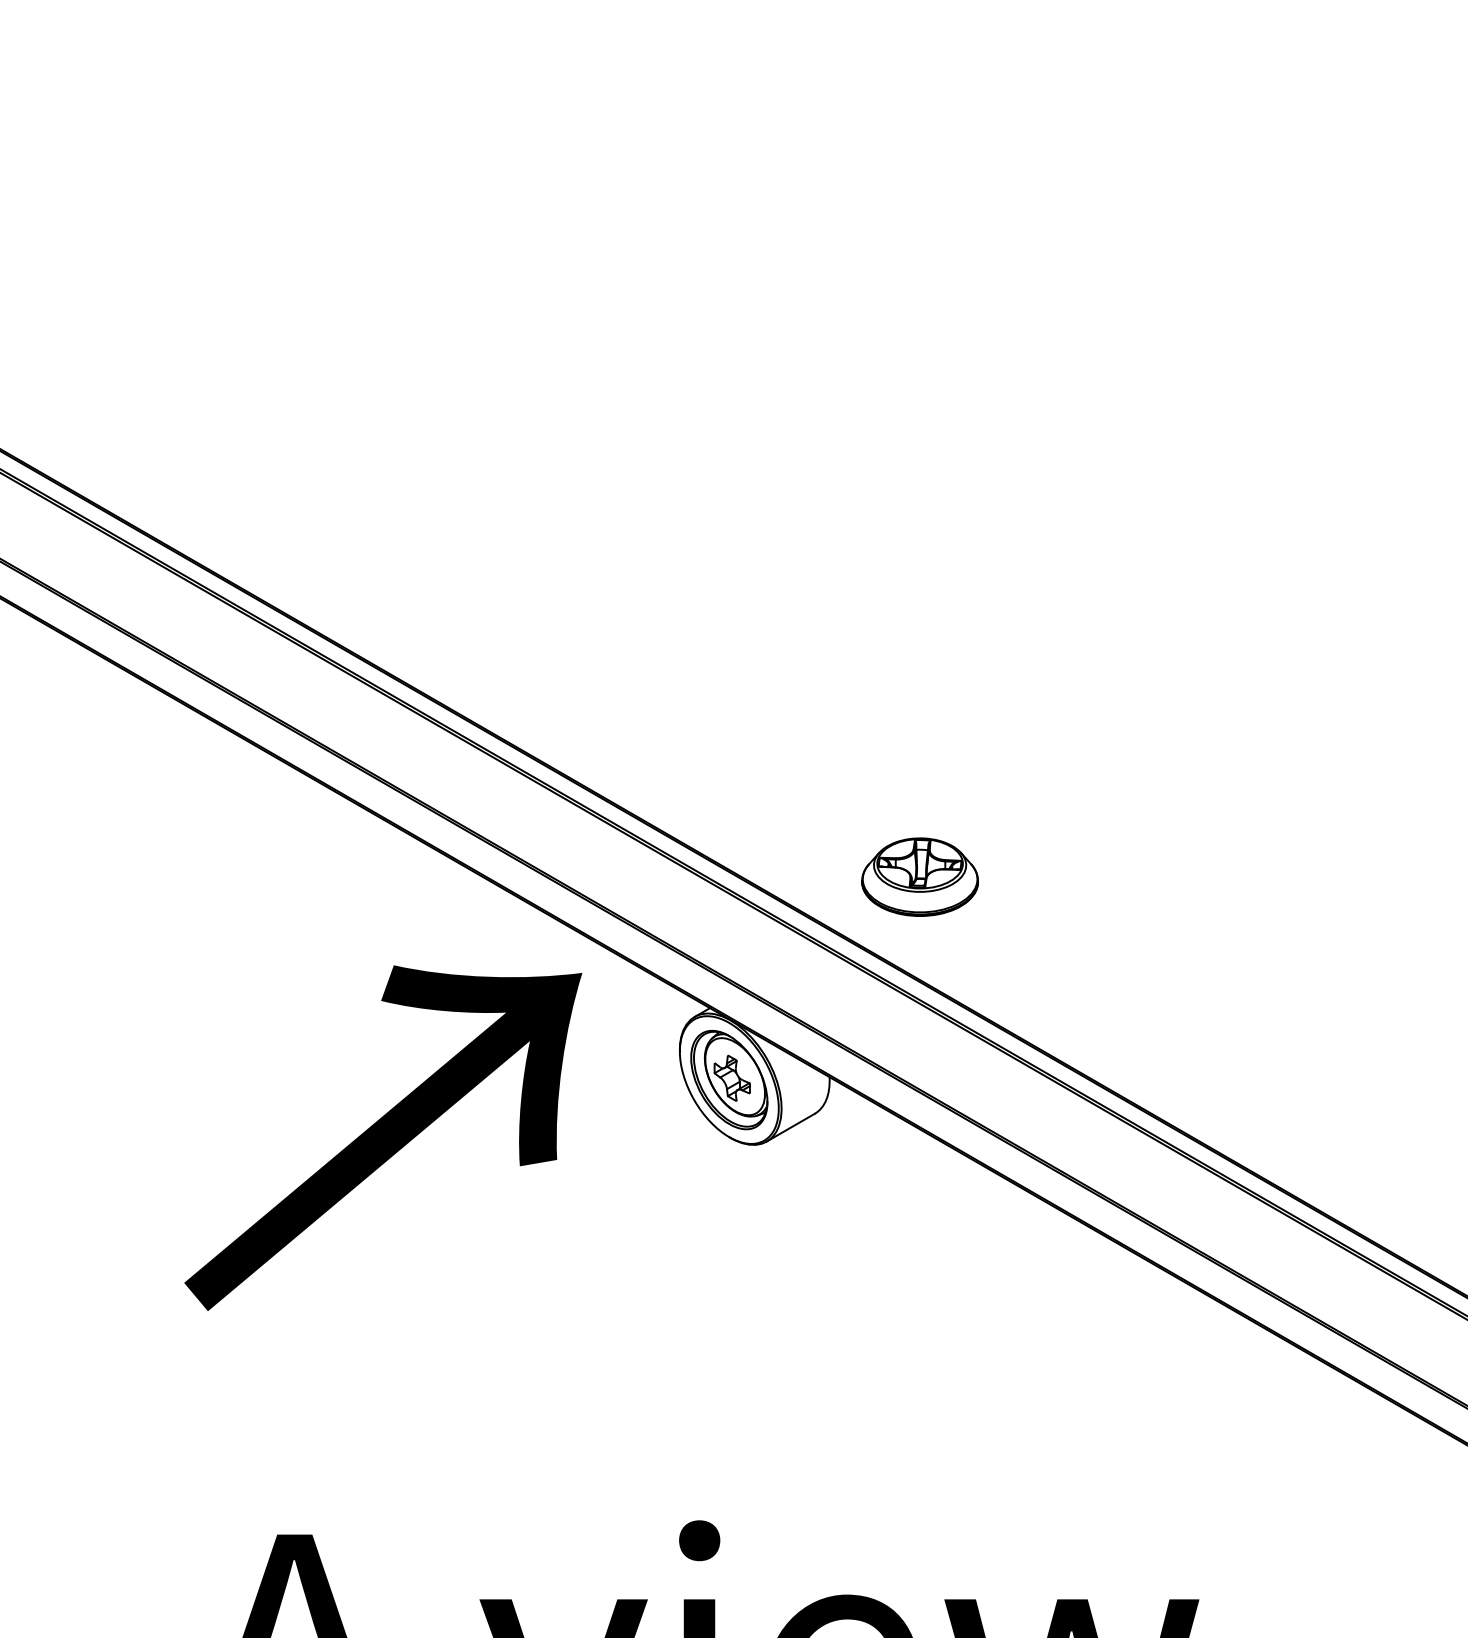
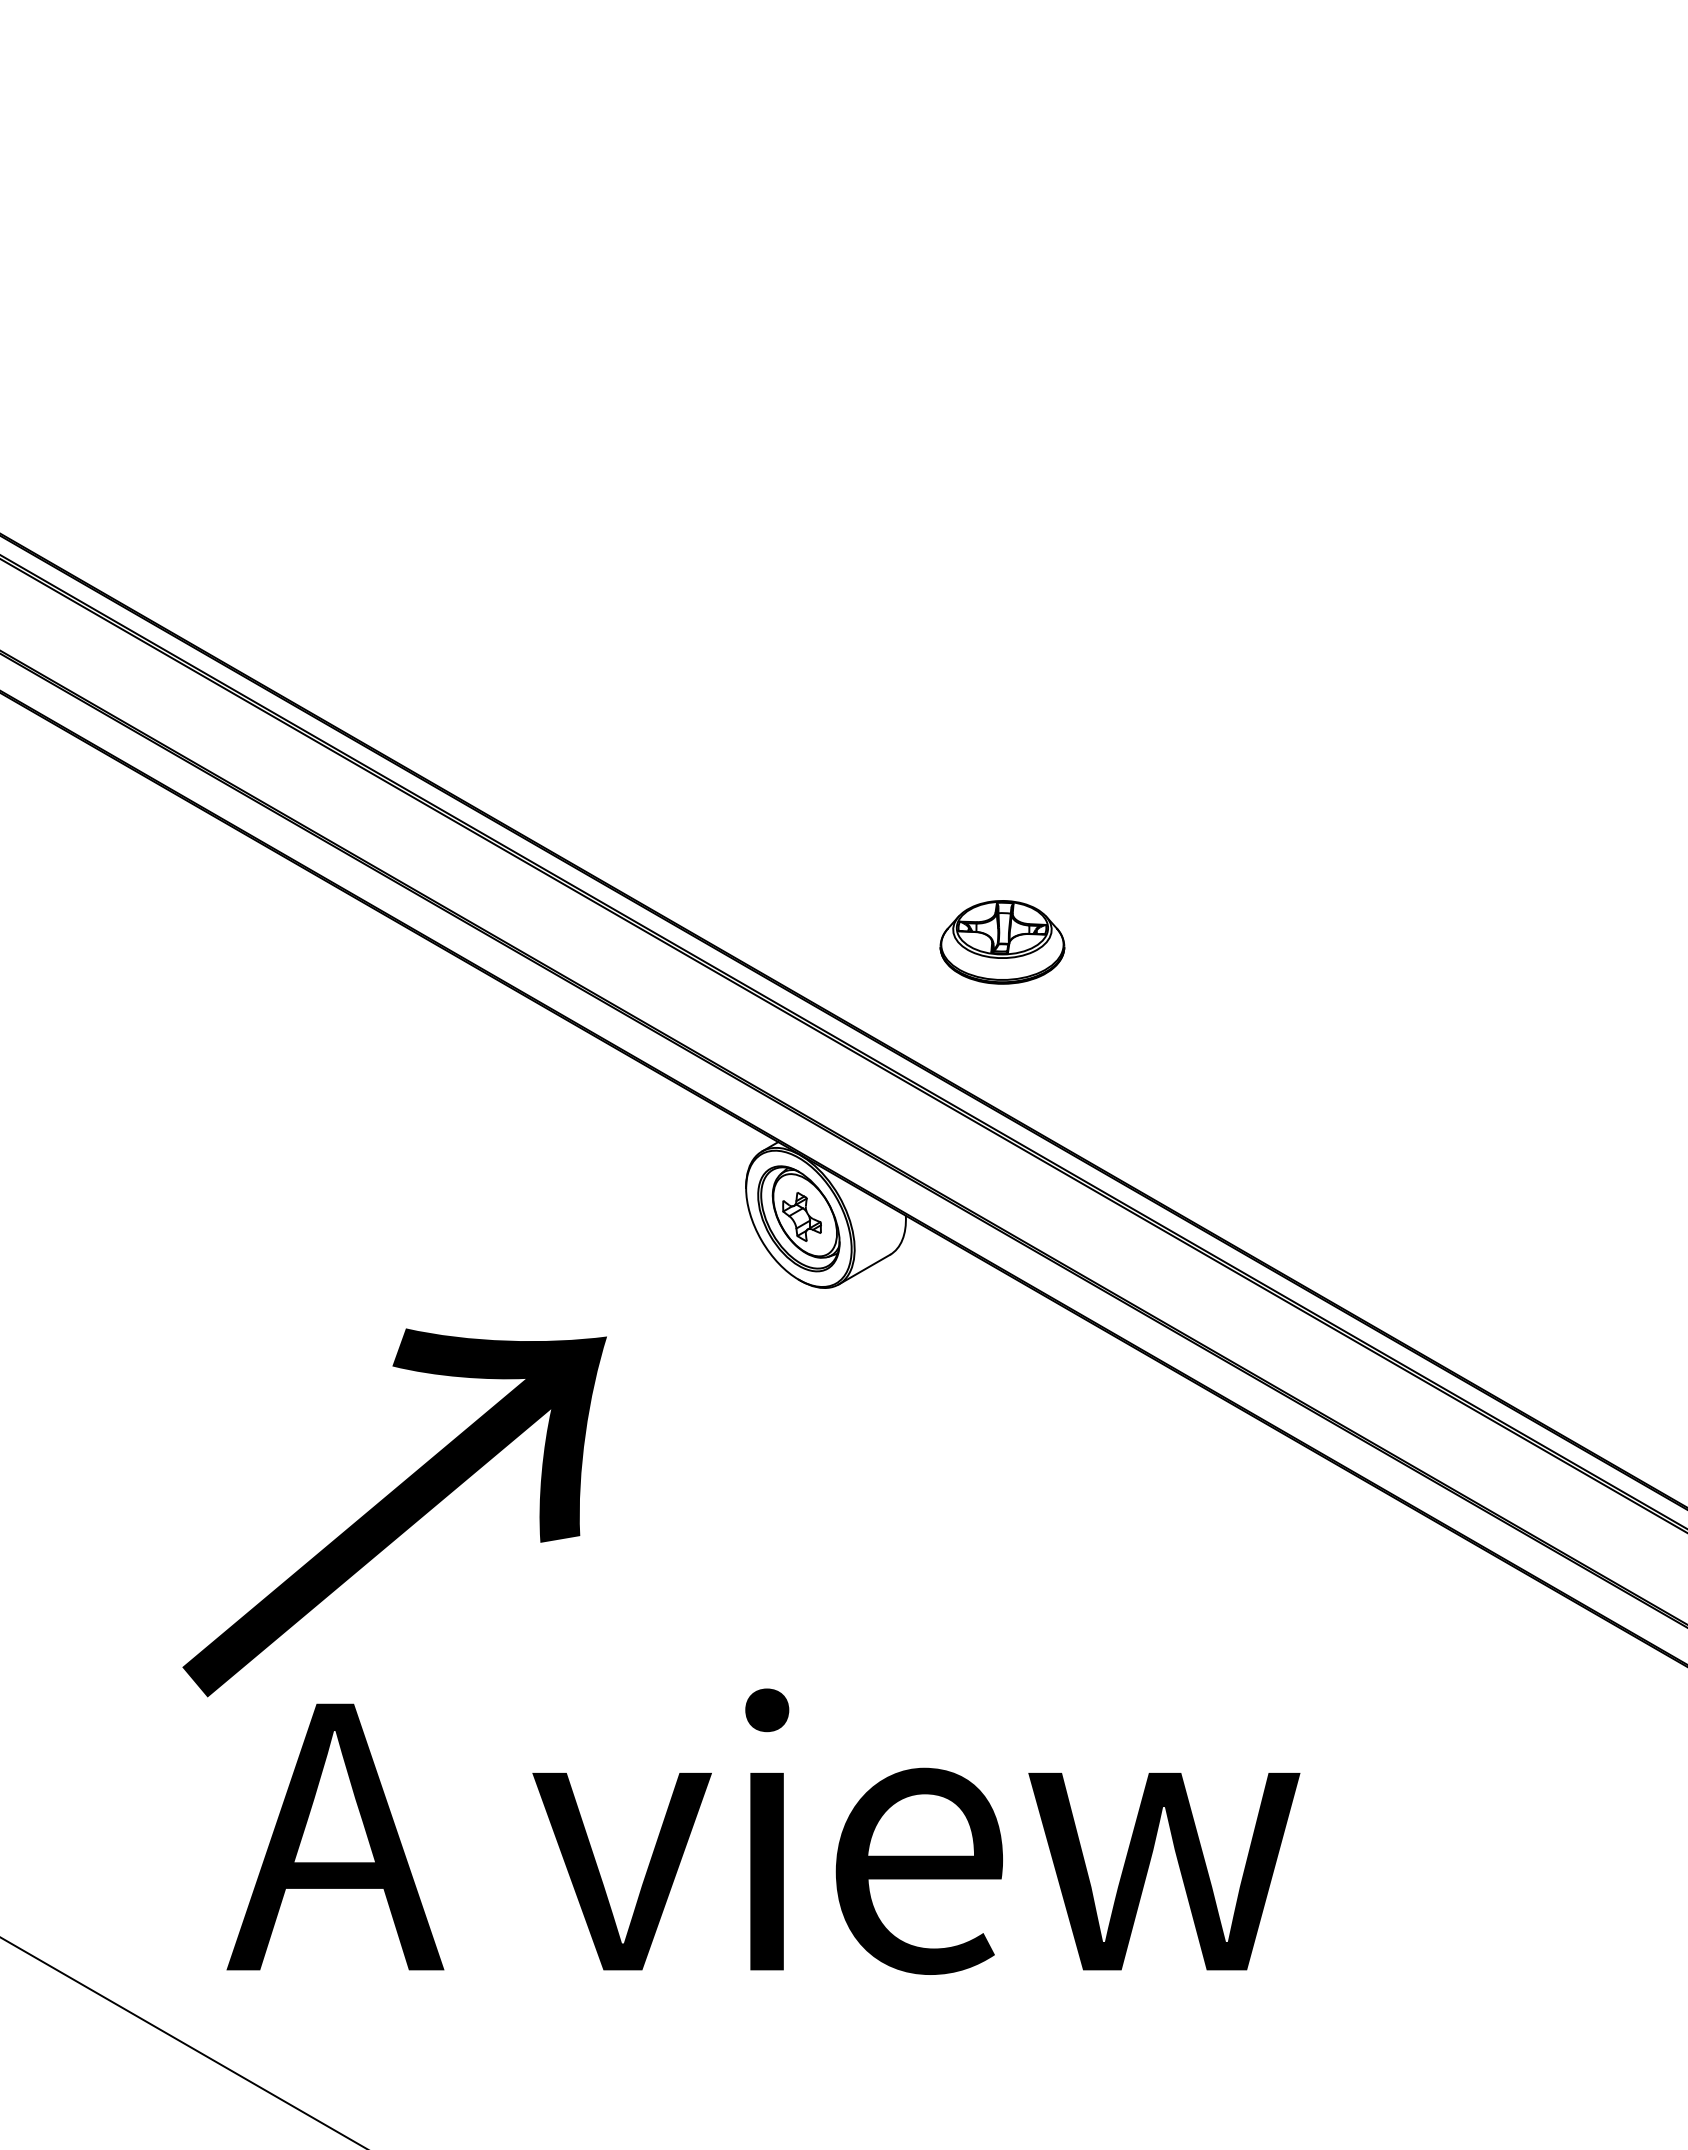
part: (920, 877) -> (1002, 942), moved
text: (383, 1137) -> (394, 1512), moved

